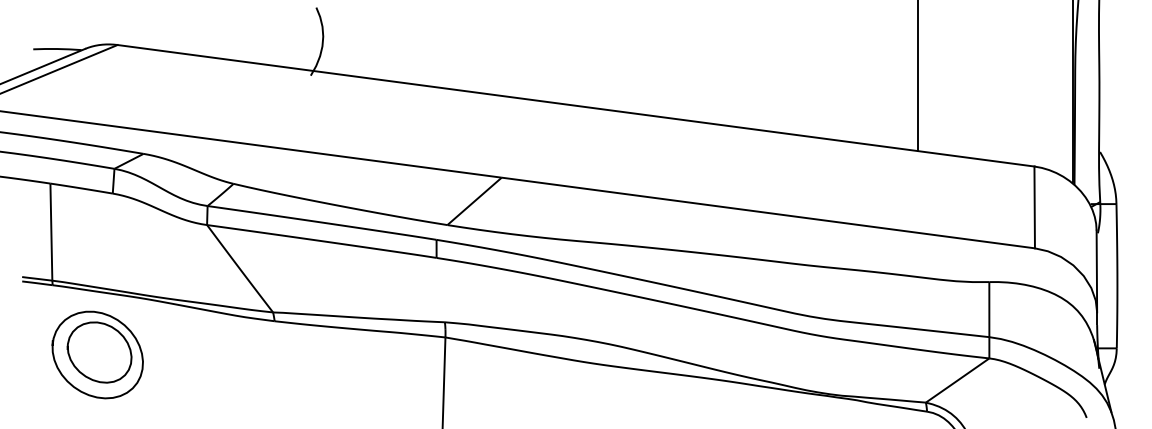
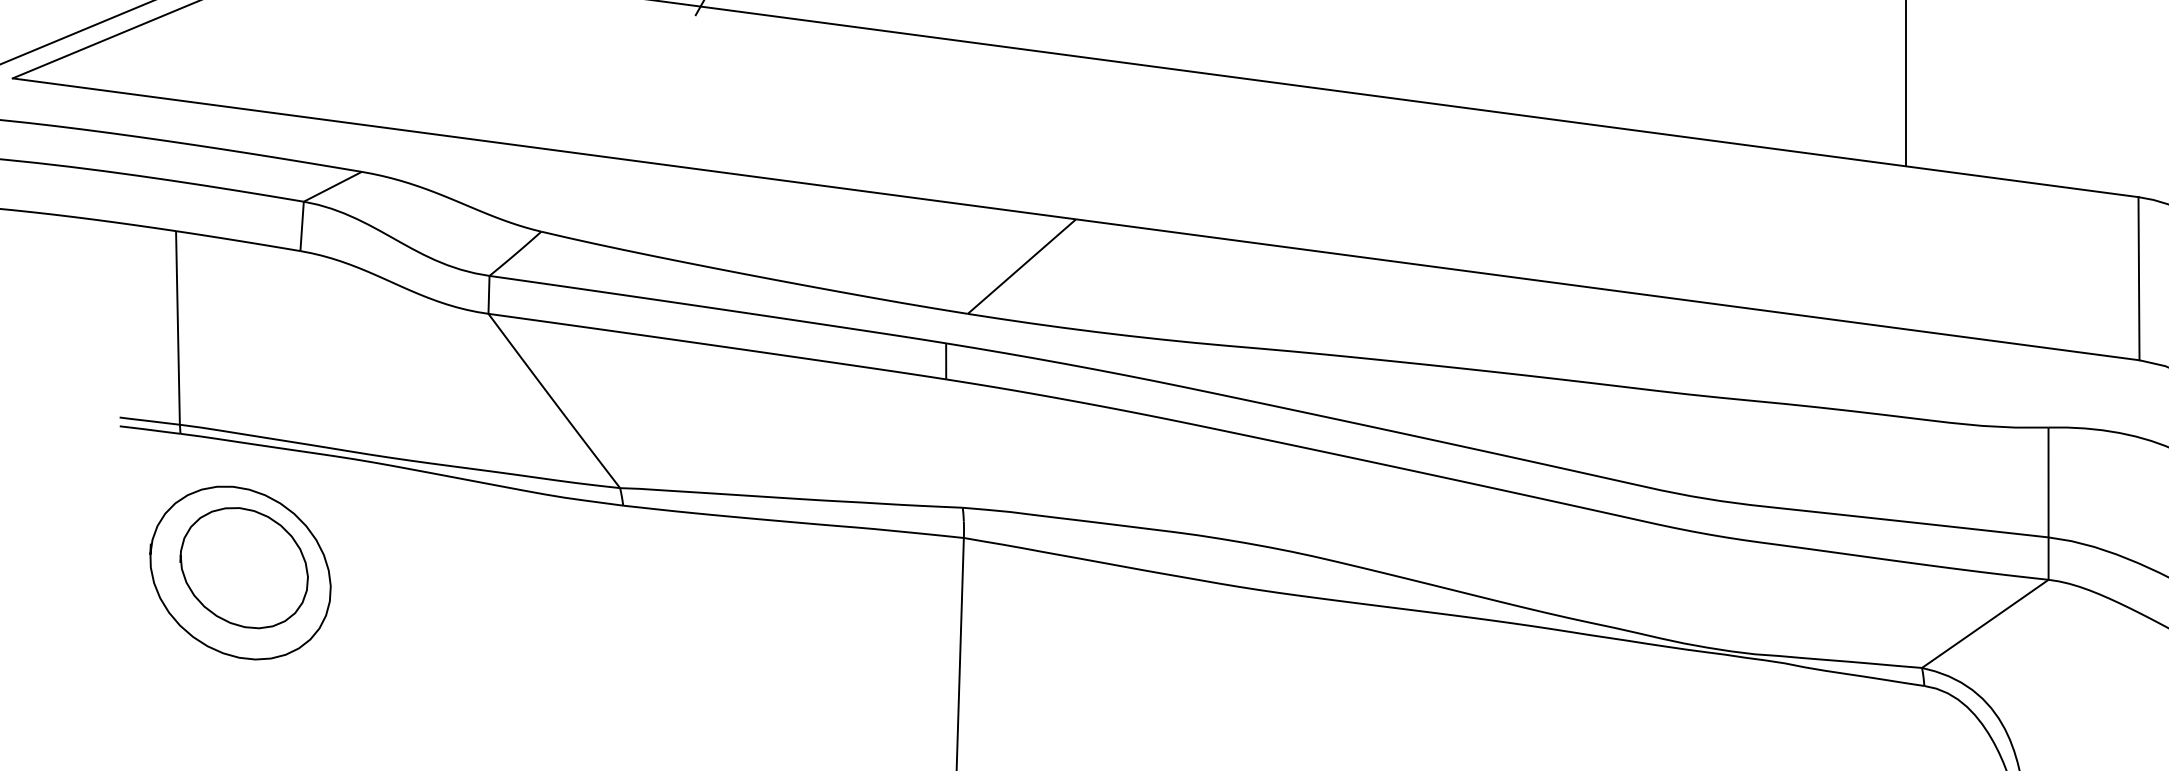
part: (97, 354) -> (240, 571), moved

